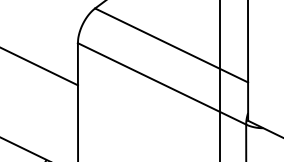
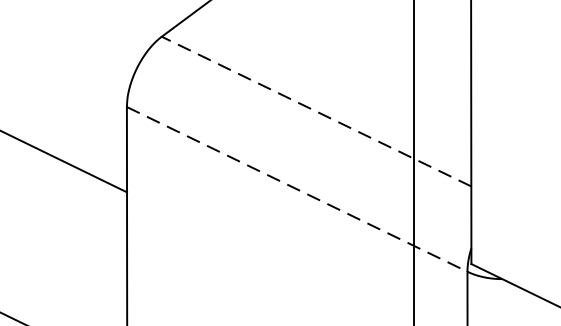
line: (171, 45) -> (316, 111), solid -> dashed
line: (162, 84) -> (298, 190), solid -> dashed

